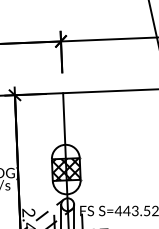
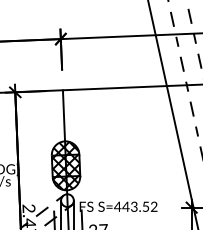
hatch: (66, 152) -> (66, 148), added
hatch: (65, 187) -> (65, 183), added

